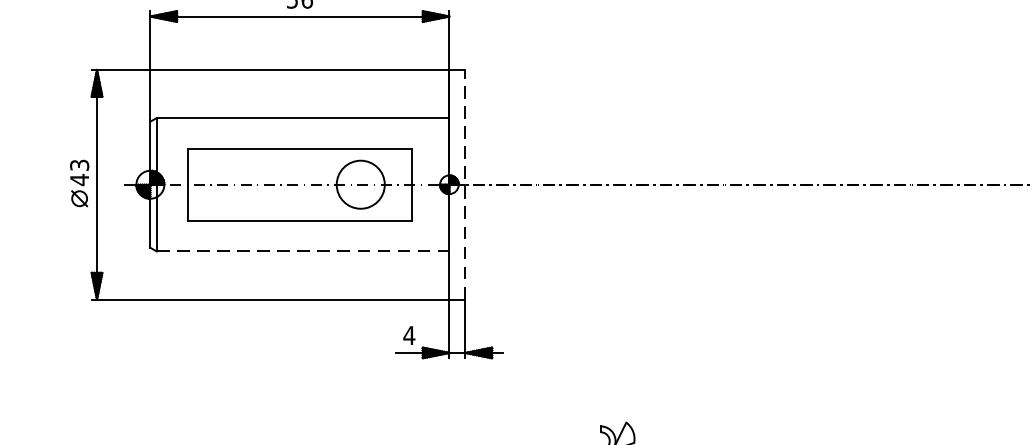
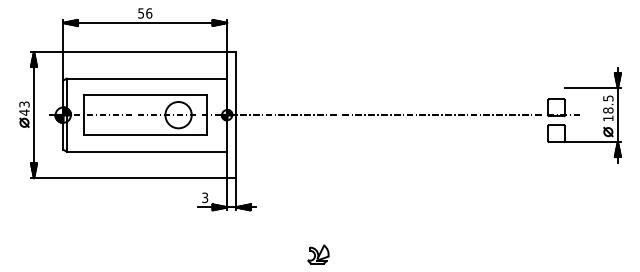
line: (464, 185) -> (235, 115), dashed -> solid
line: (304, 251) -> (147, 151), dashed -> solid
text: (408, 334) -> (204, 197), 4 -> 3

